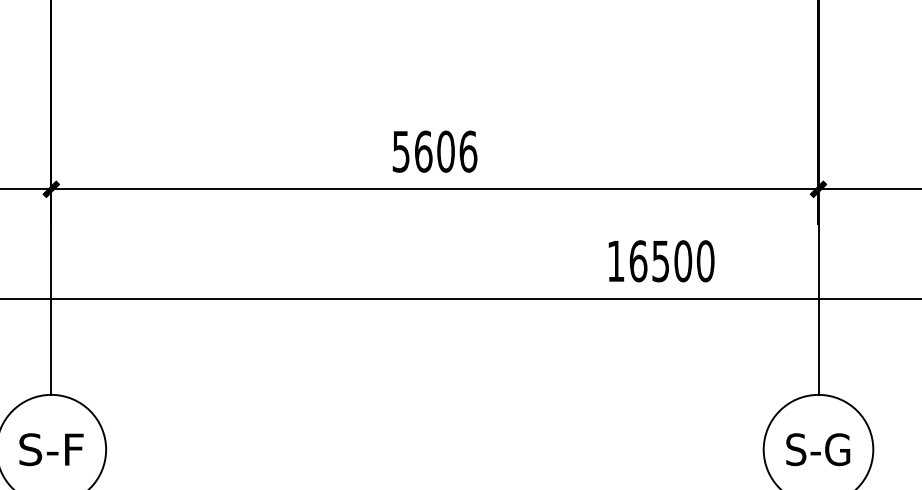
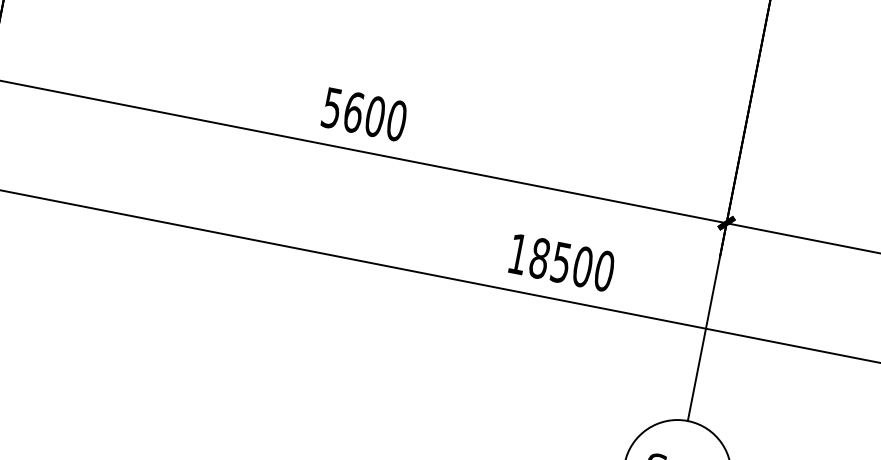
text: (468, 151) -> (396, 120), 5606 -> 5600
text: (638, 261) -> (539, 258), 16500 -> 18500

